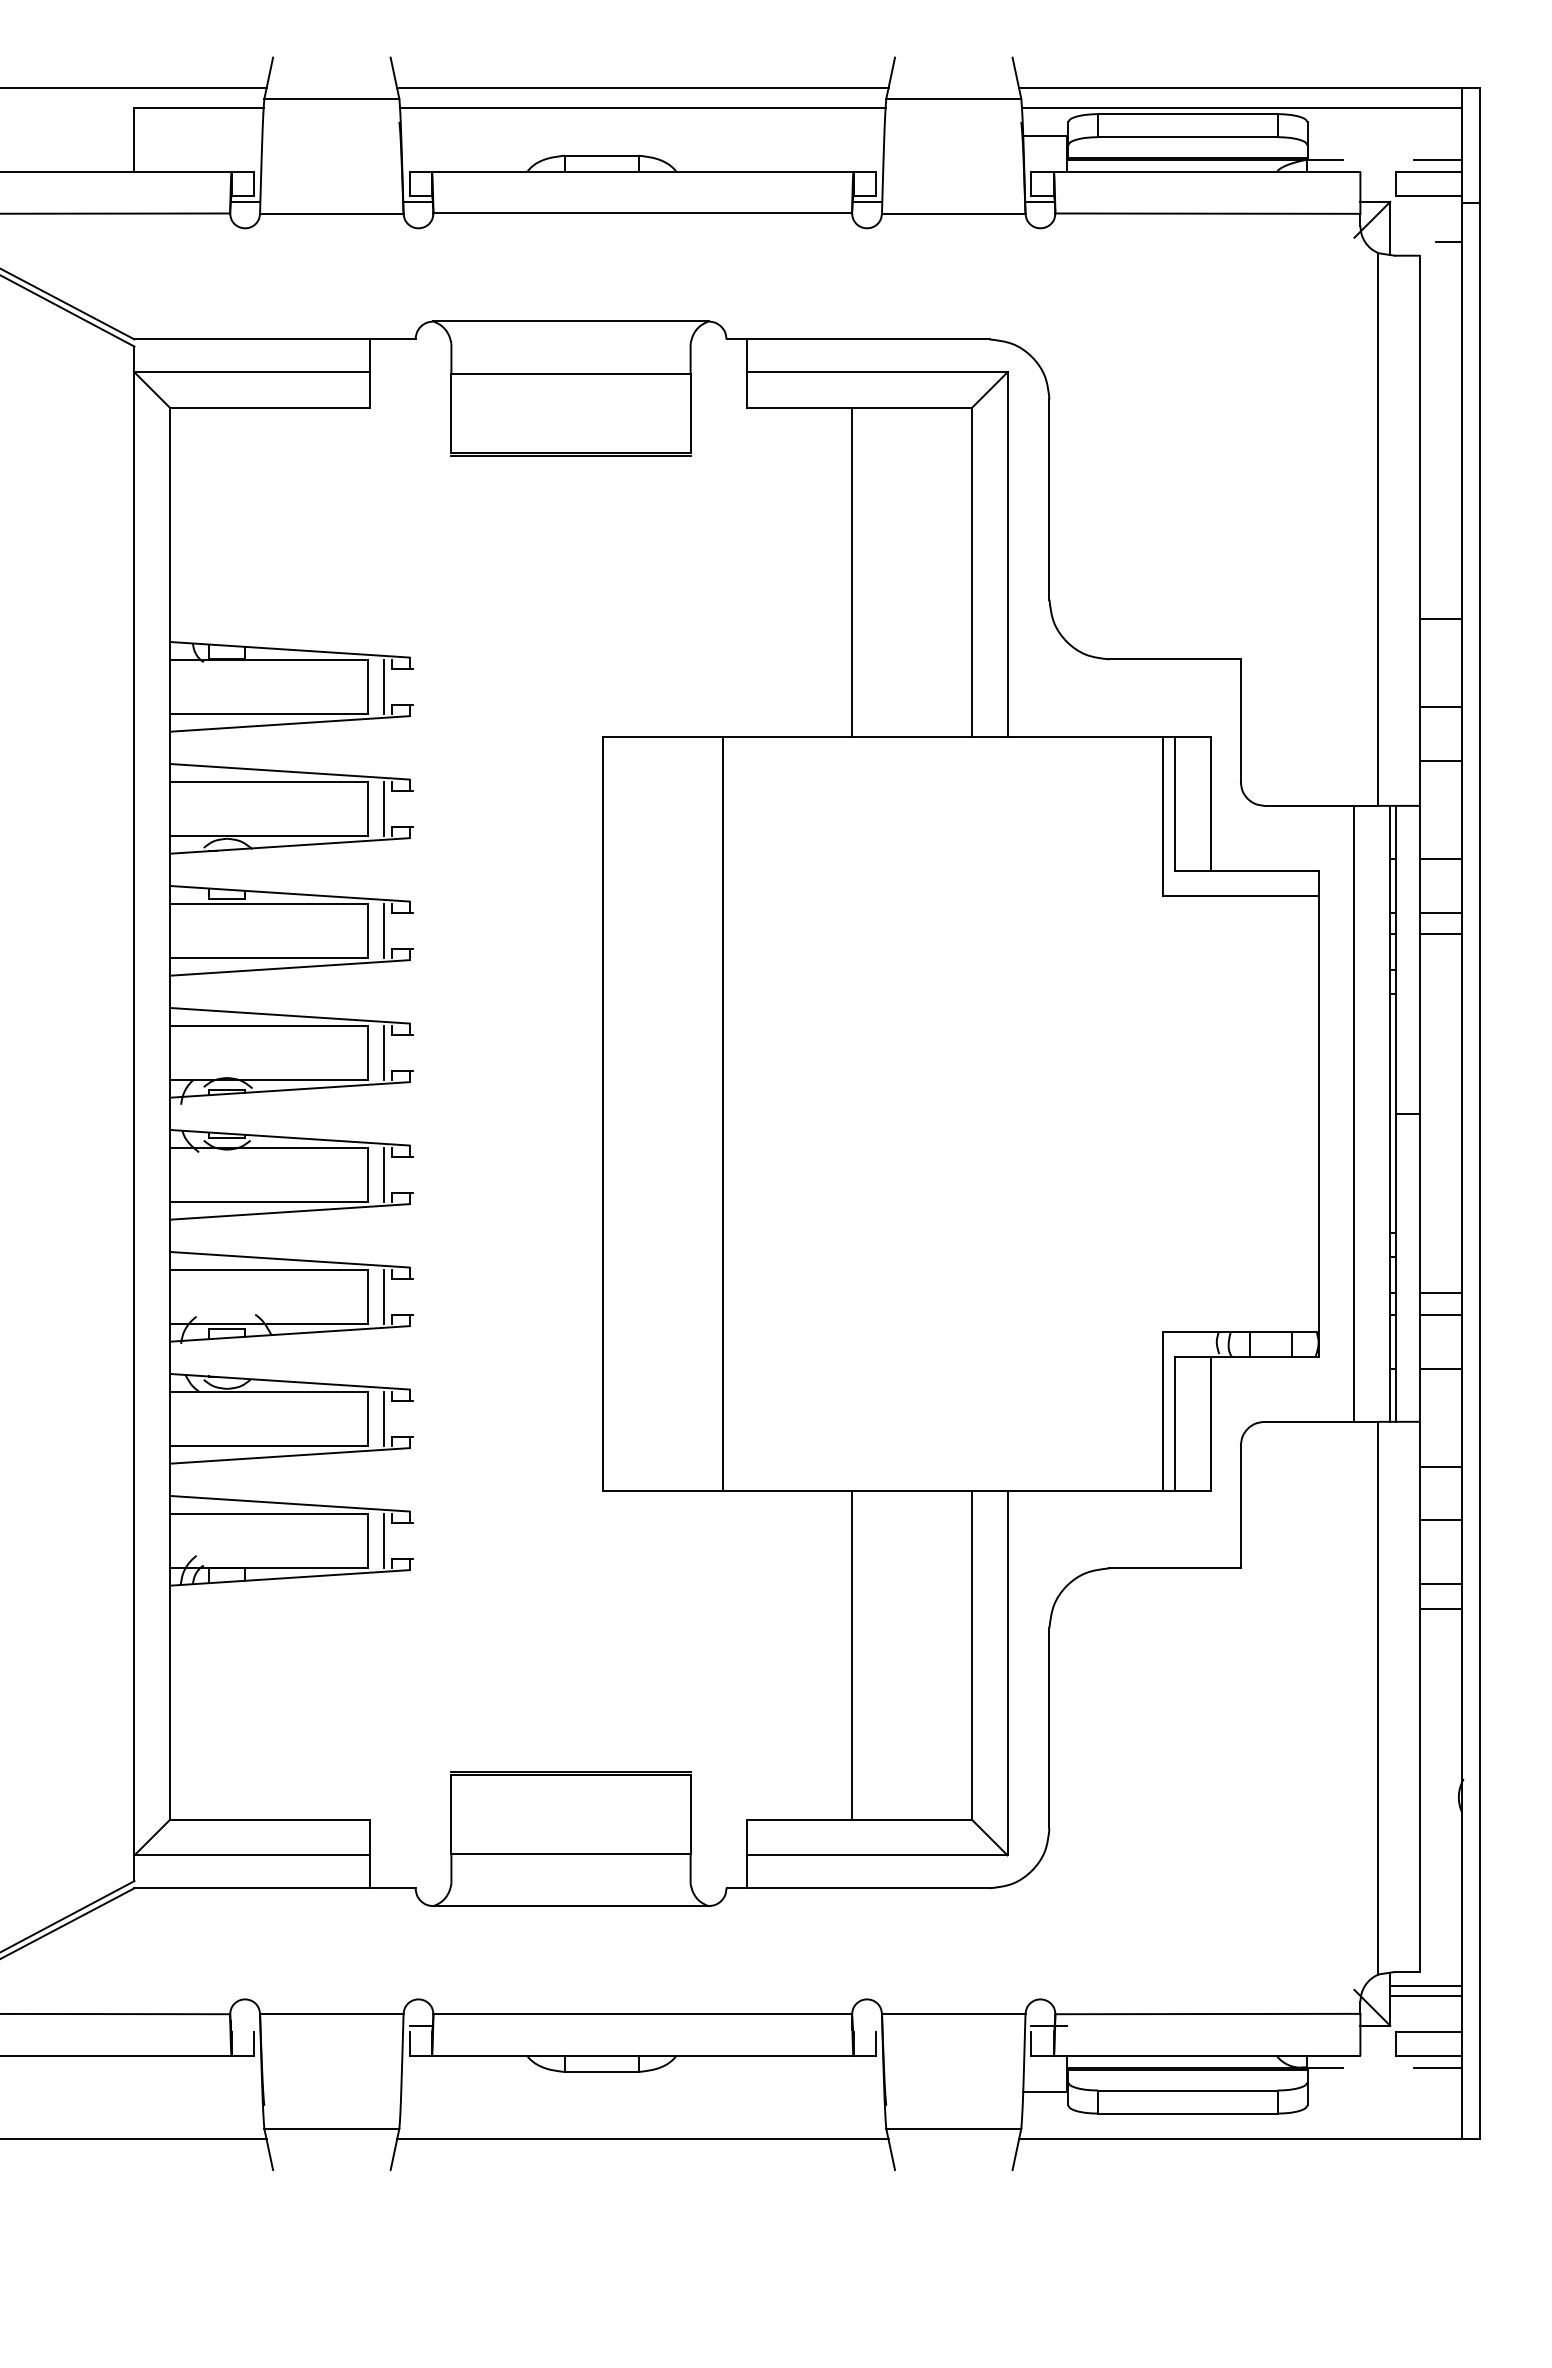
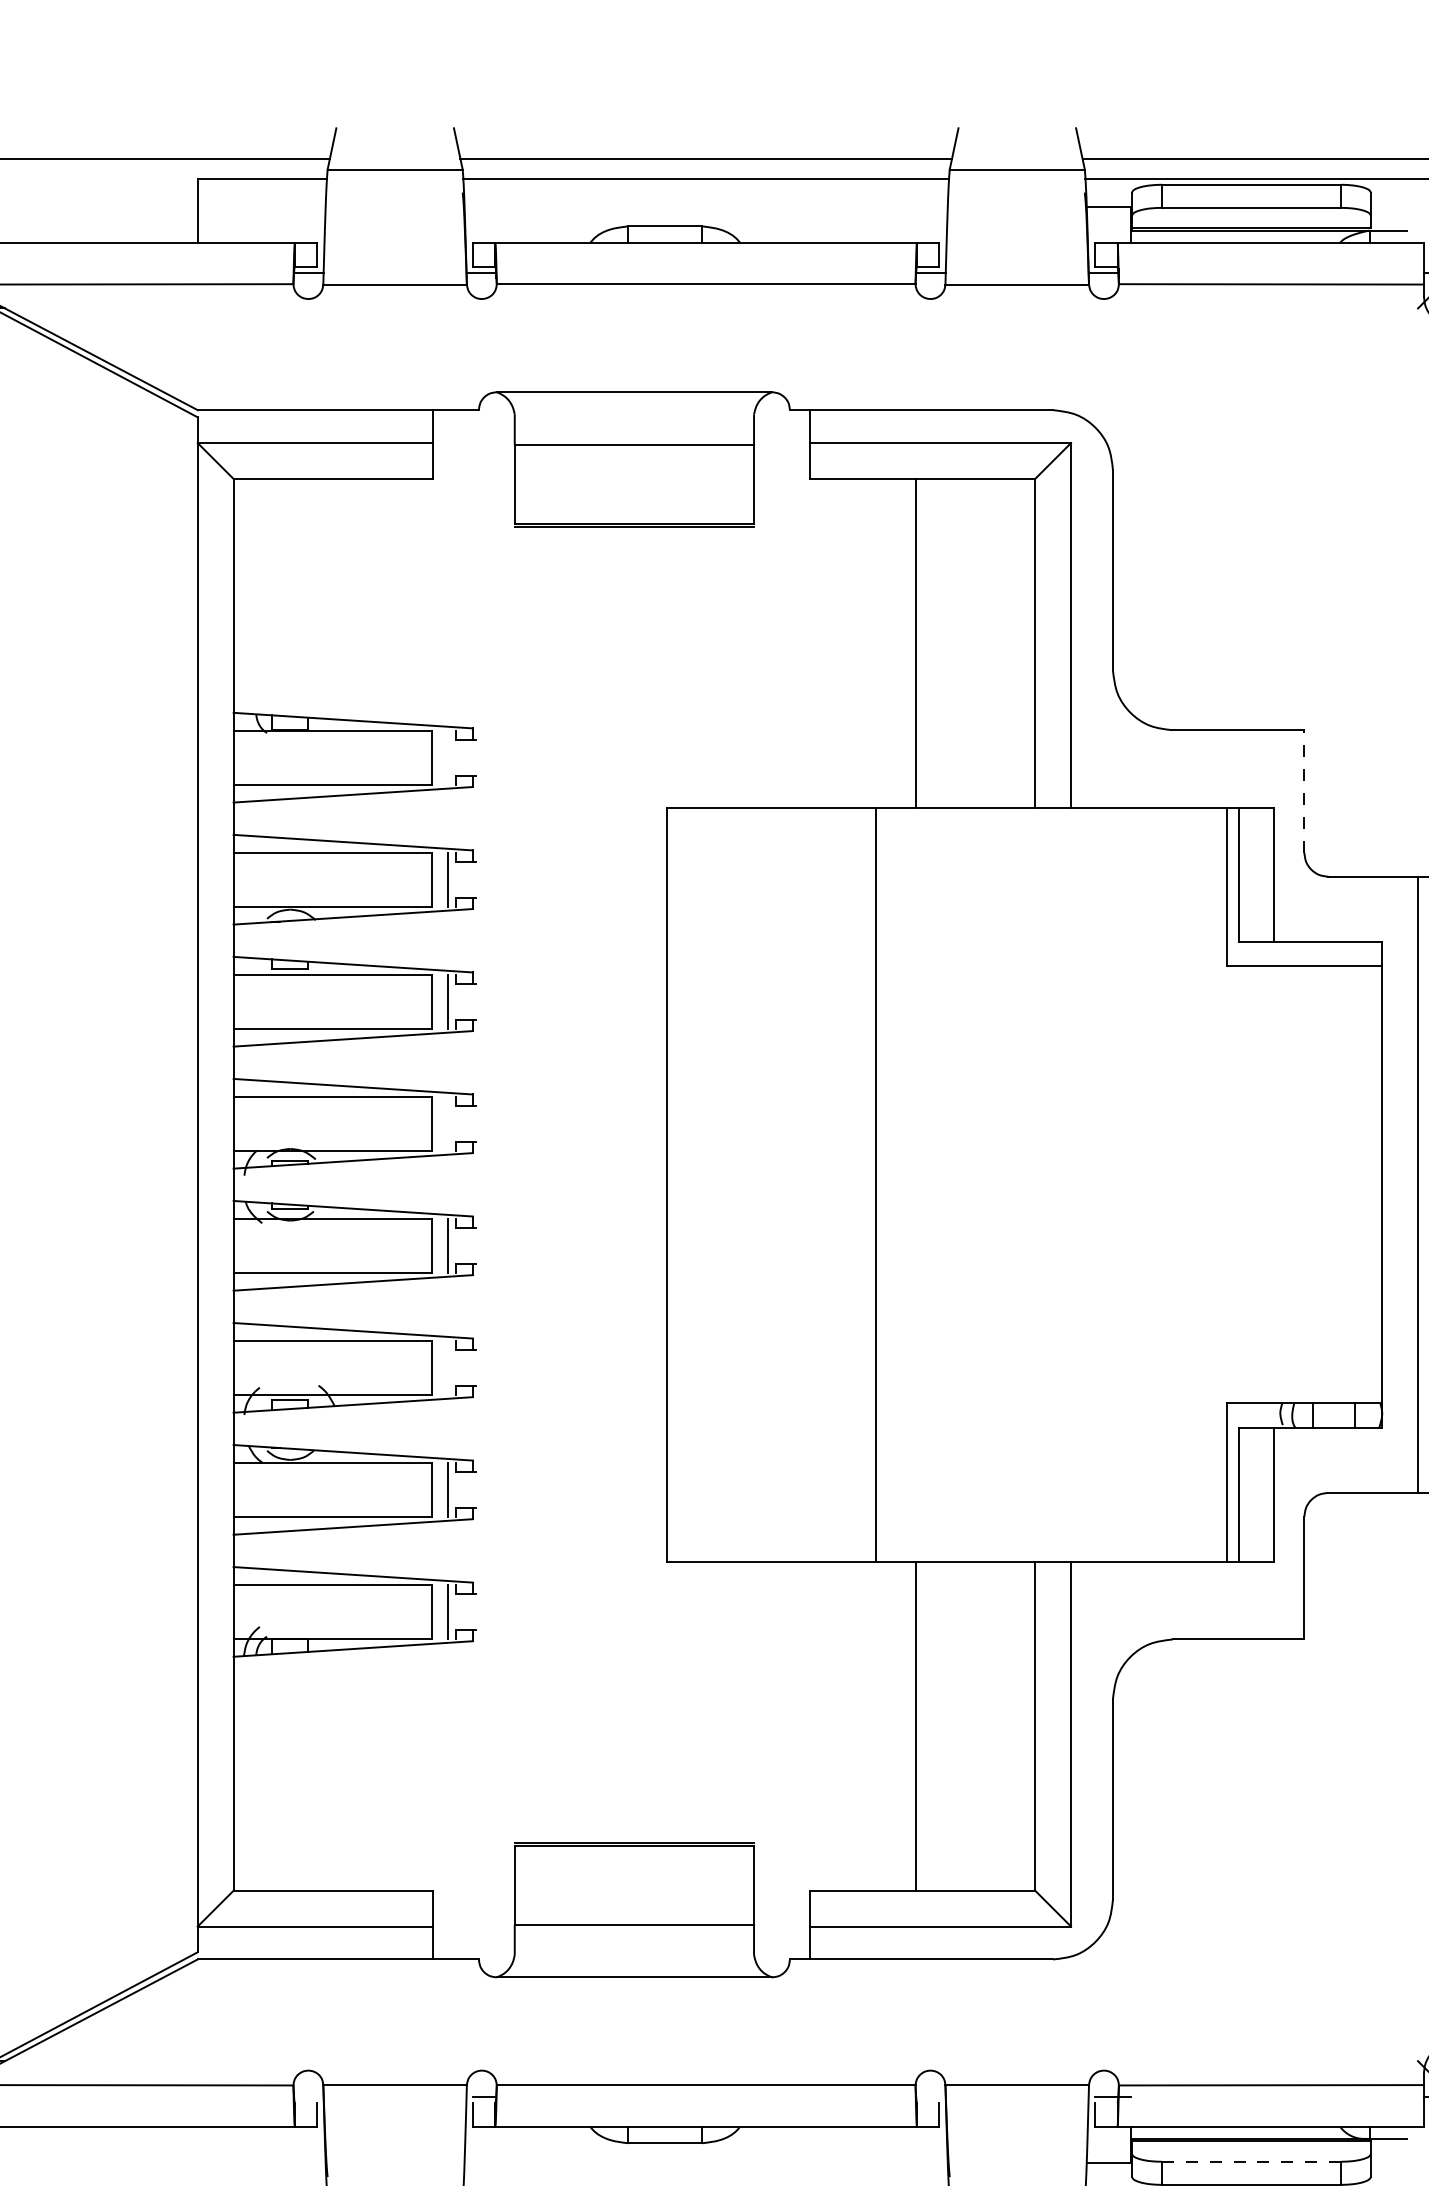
line: (384, 686) -> (447, 757), removed
line: (1240, 720) -> (1304, 791), solid -> dashed
line: (384, 1052) -> (447, 1123), removed
line: (722, 1113) -> (875, 1184), moved
line: (384, 1296) -> (447, 1367), removed
line: (1187, 2090) -> (1251, 2161), solid -> dashed

